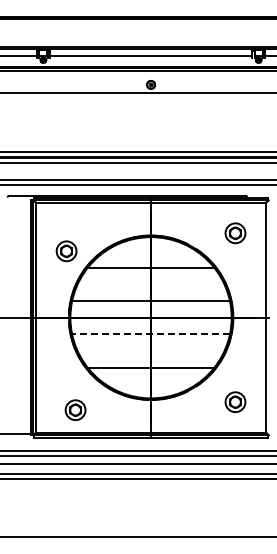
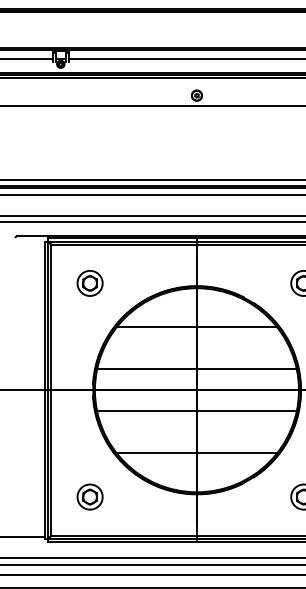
part: (66, 251) -> (89, 283), moved
line: (151, 334) -> (197, 411), dashed -> solid
part: (75, 409) -> (89, 496), moved

